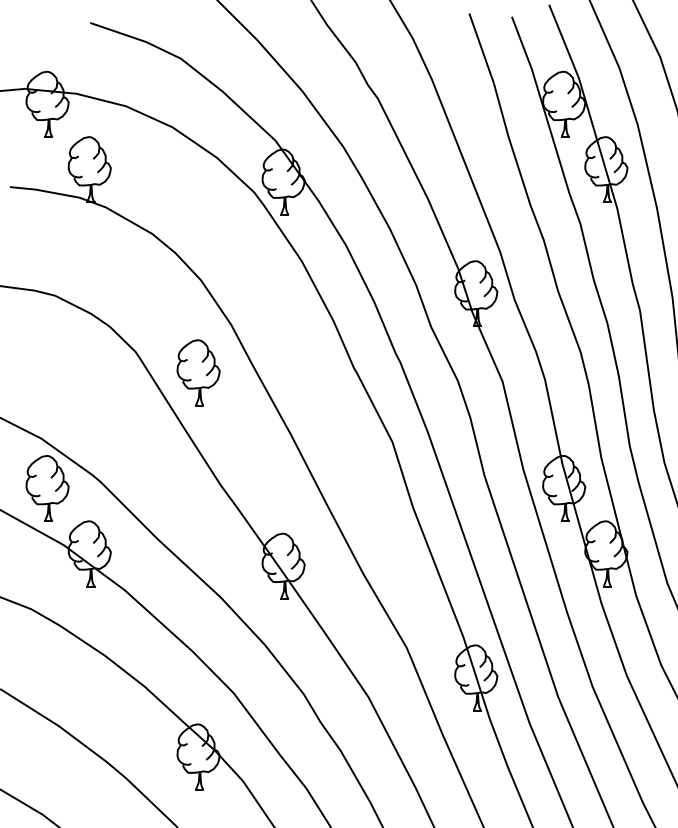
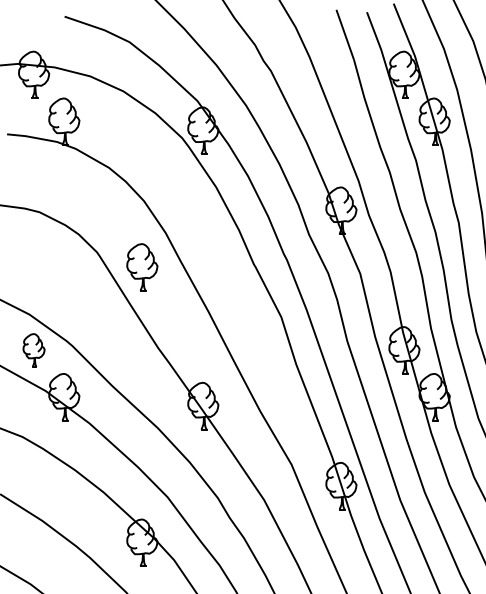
part: (47, 488) -> (34, 350), size x0.7

